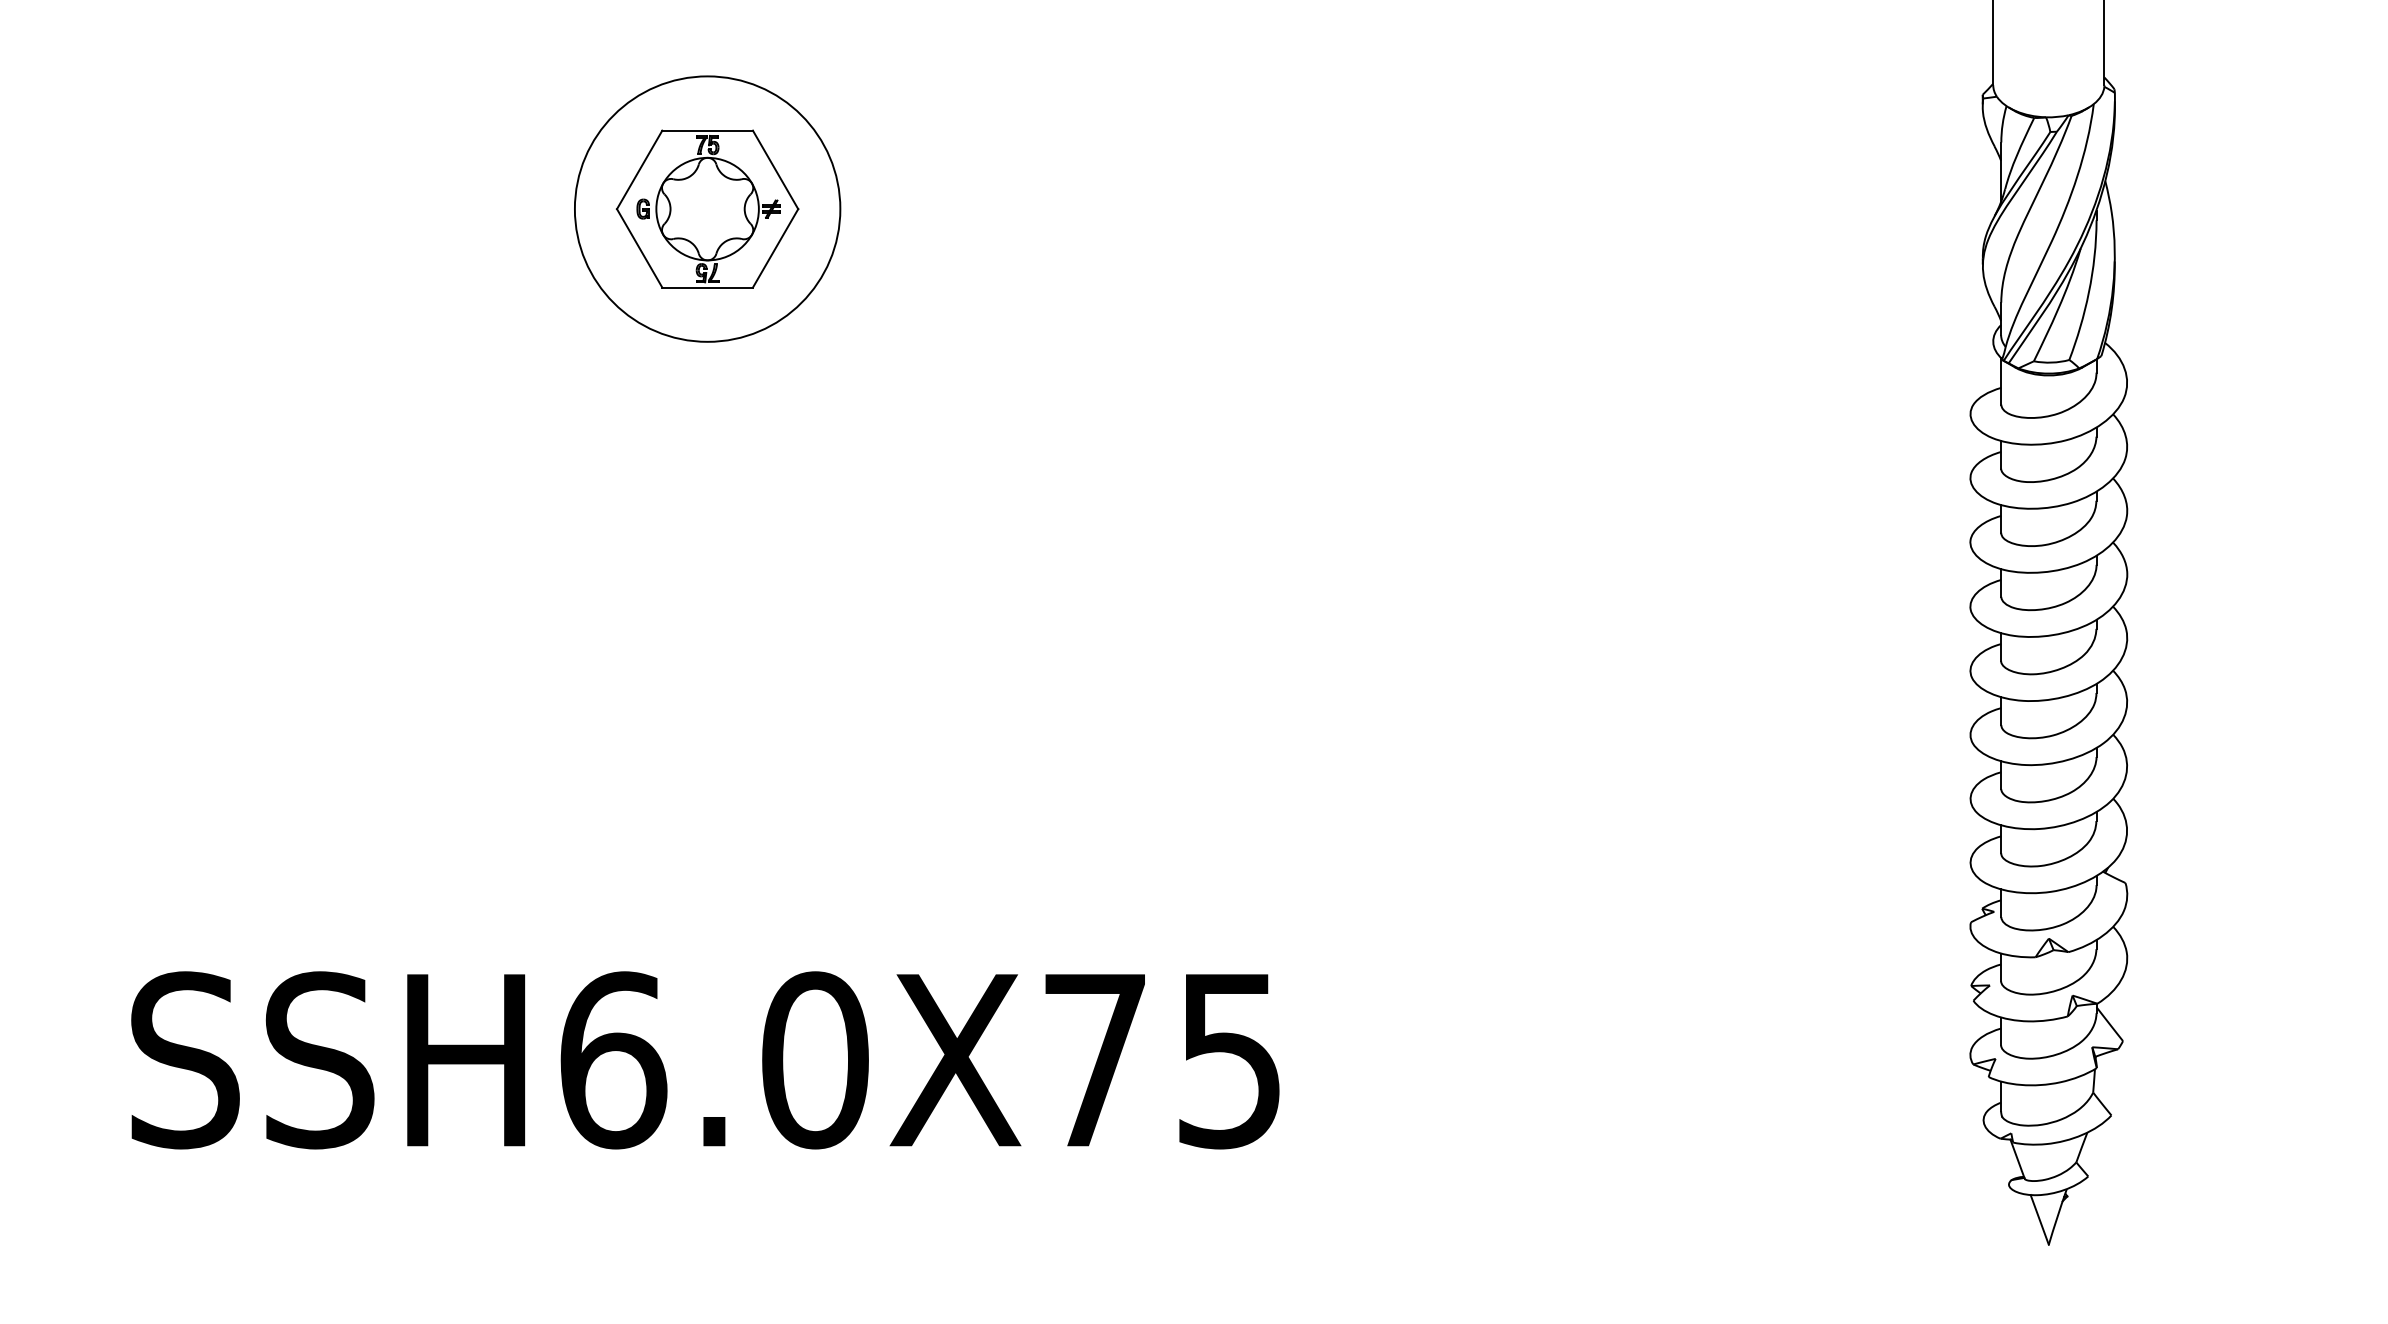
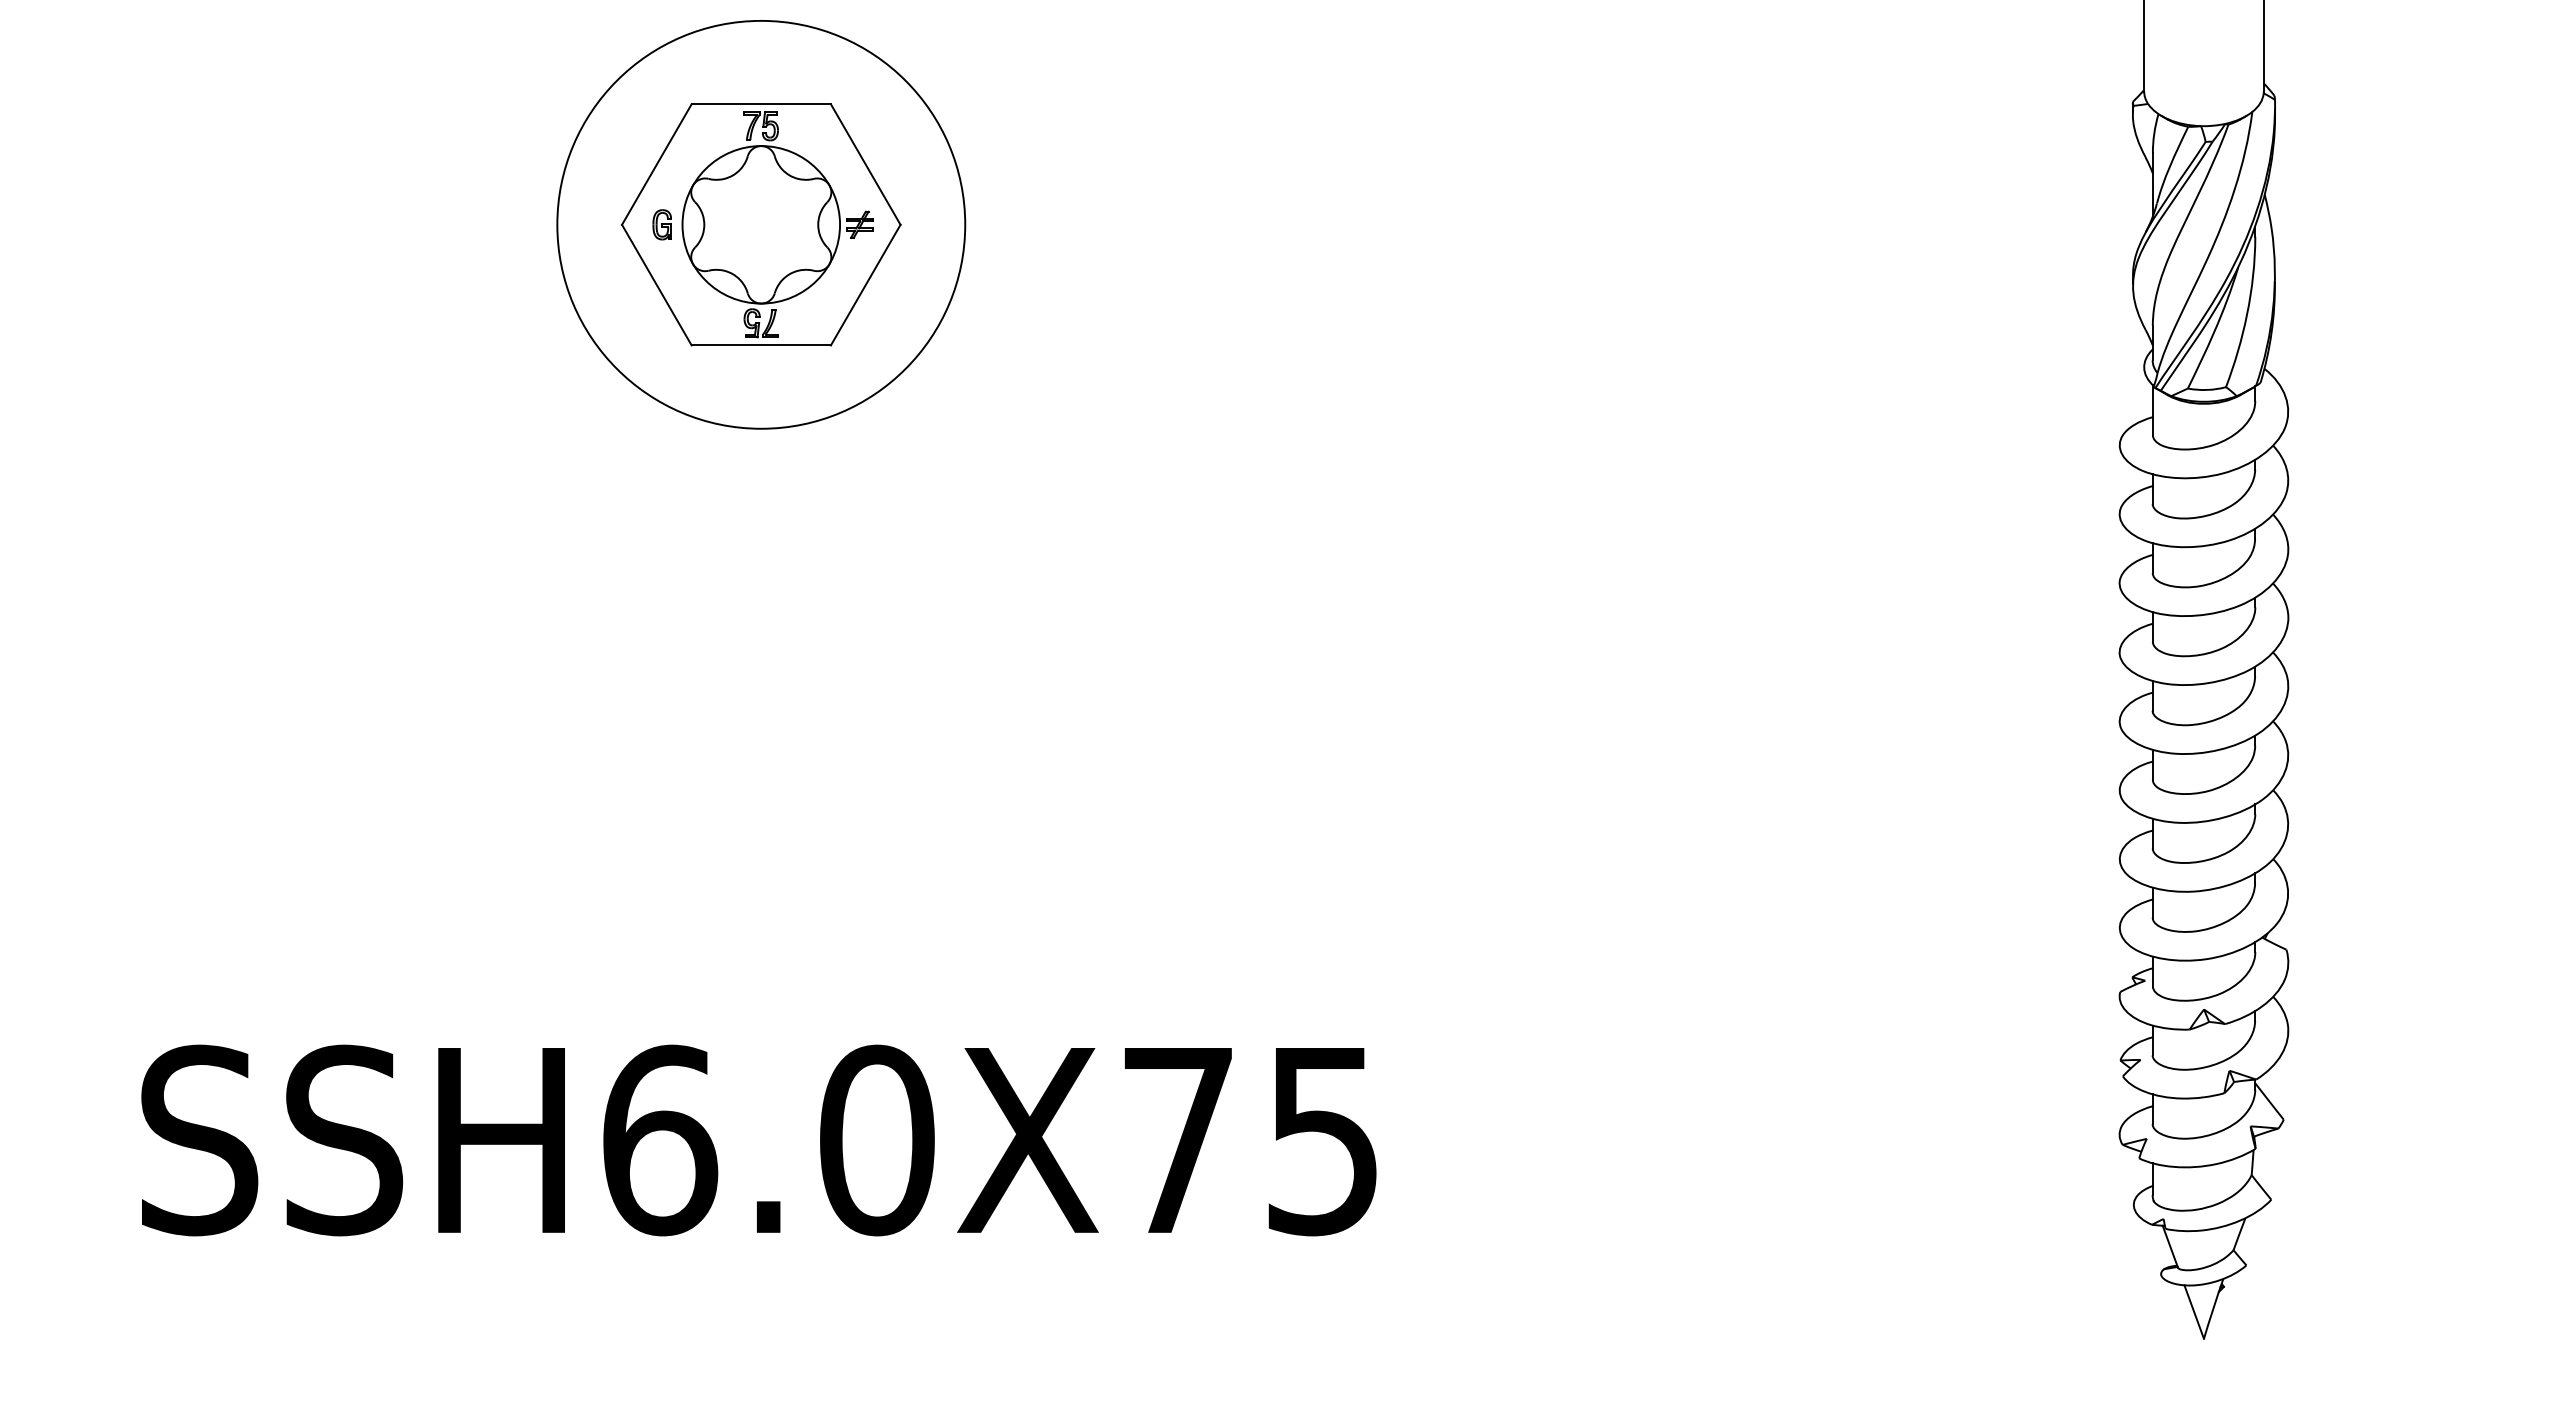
part: (707, 208) -> (761, 224), size x1.43

